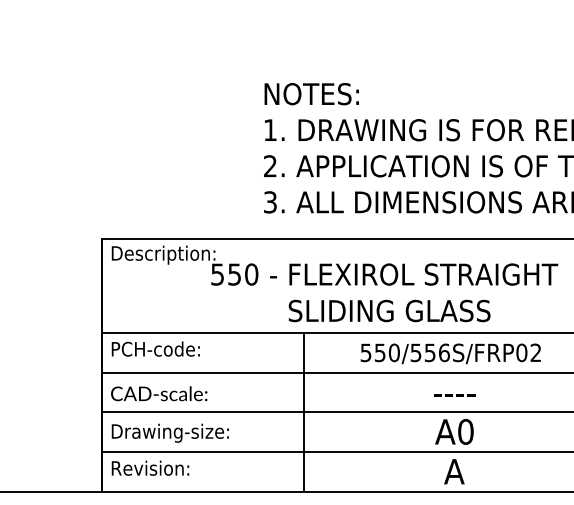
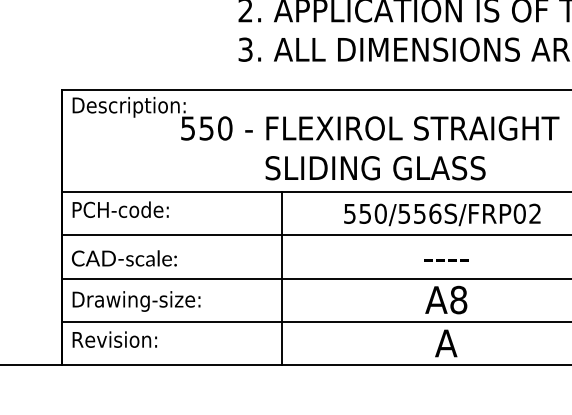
text: (465, 431) -> (458, 299), A0 -> A8

